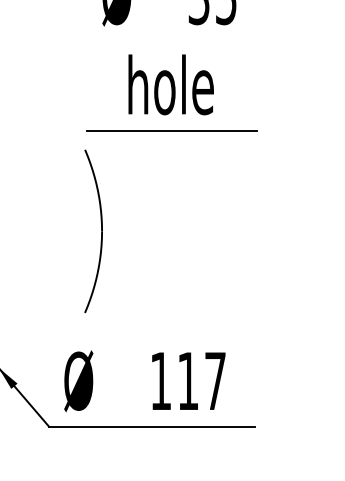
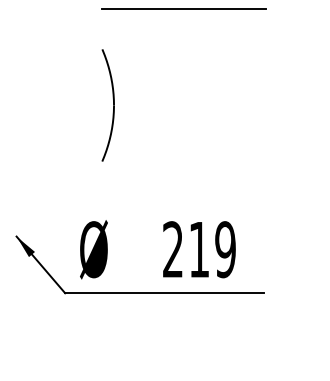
part: (93, 231) -> (108, 105), size x0.71
text: (188, 380) -> (199, 248), 117 -> 219

